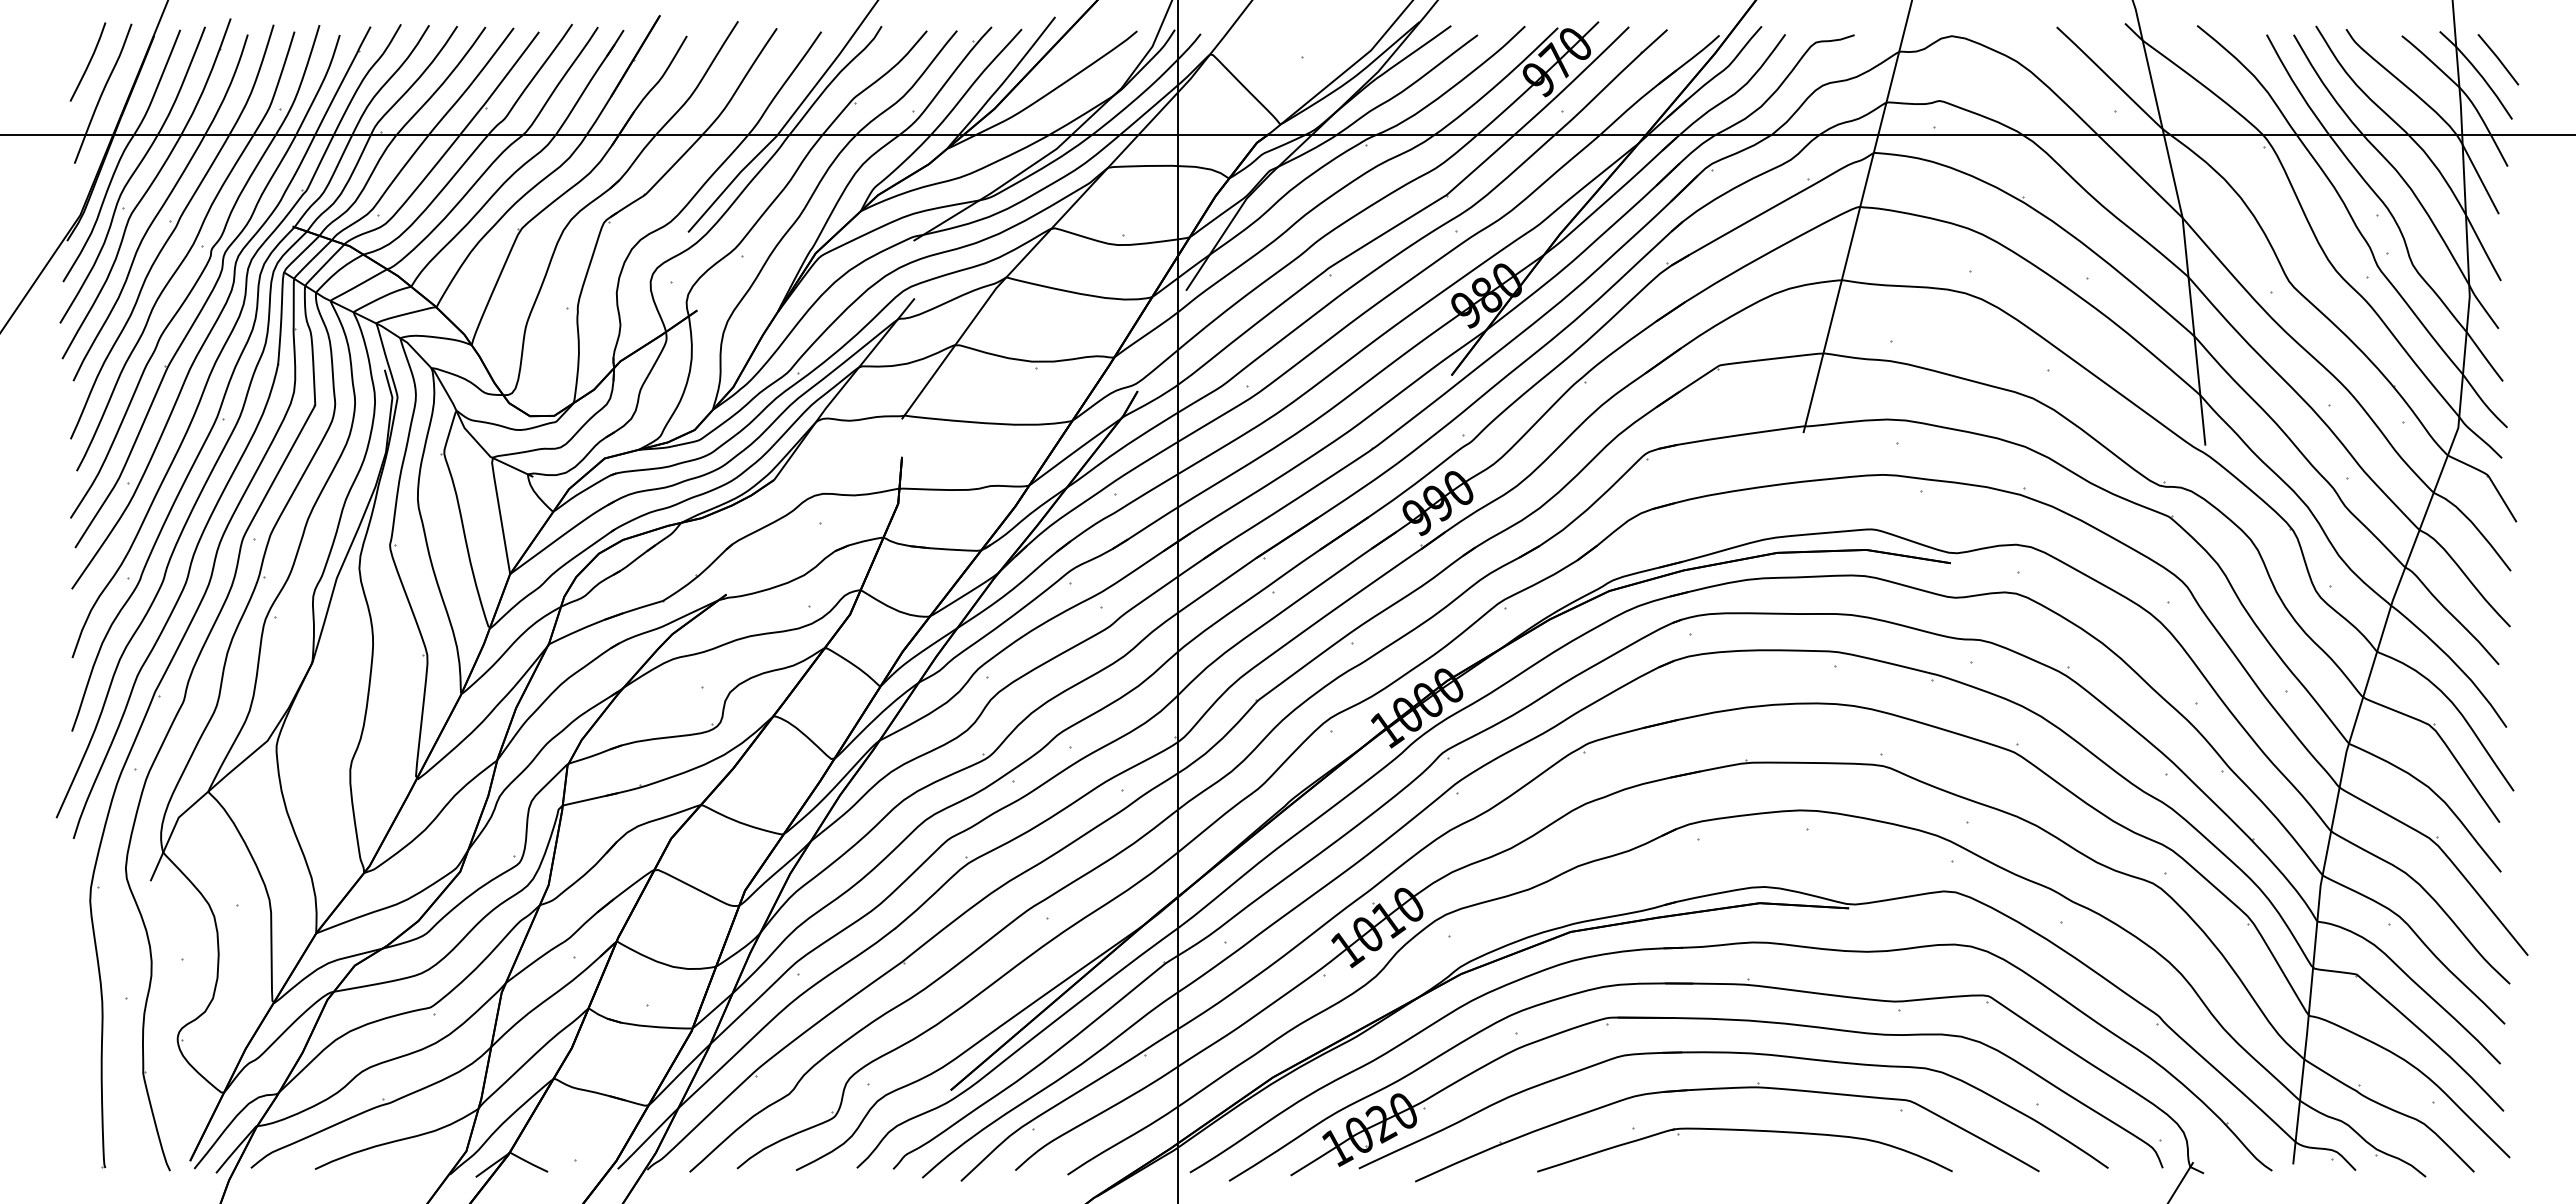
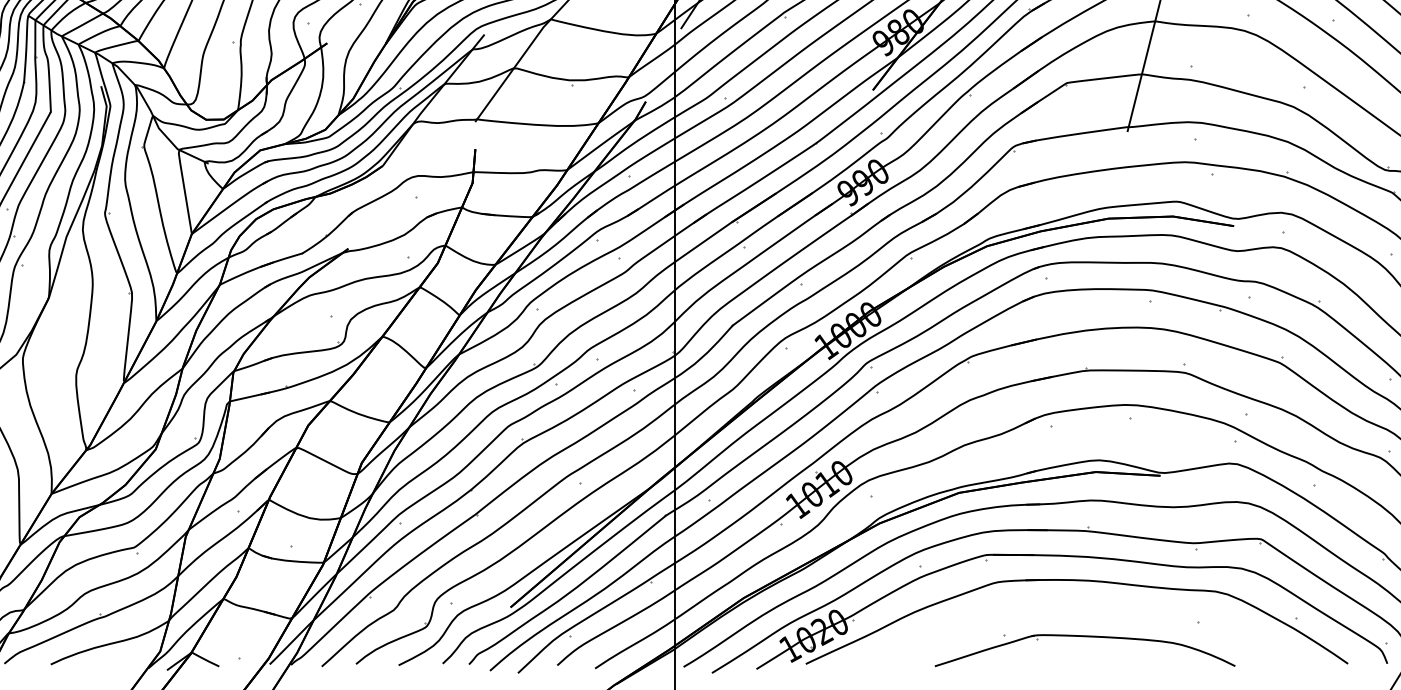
part: (1727, 1089) -> (1072, 606), removed

